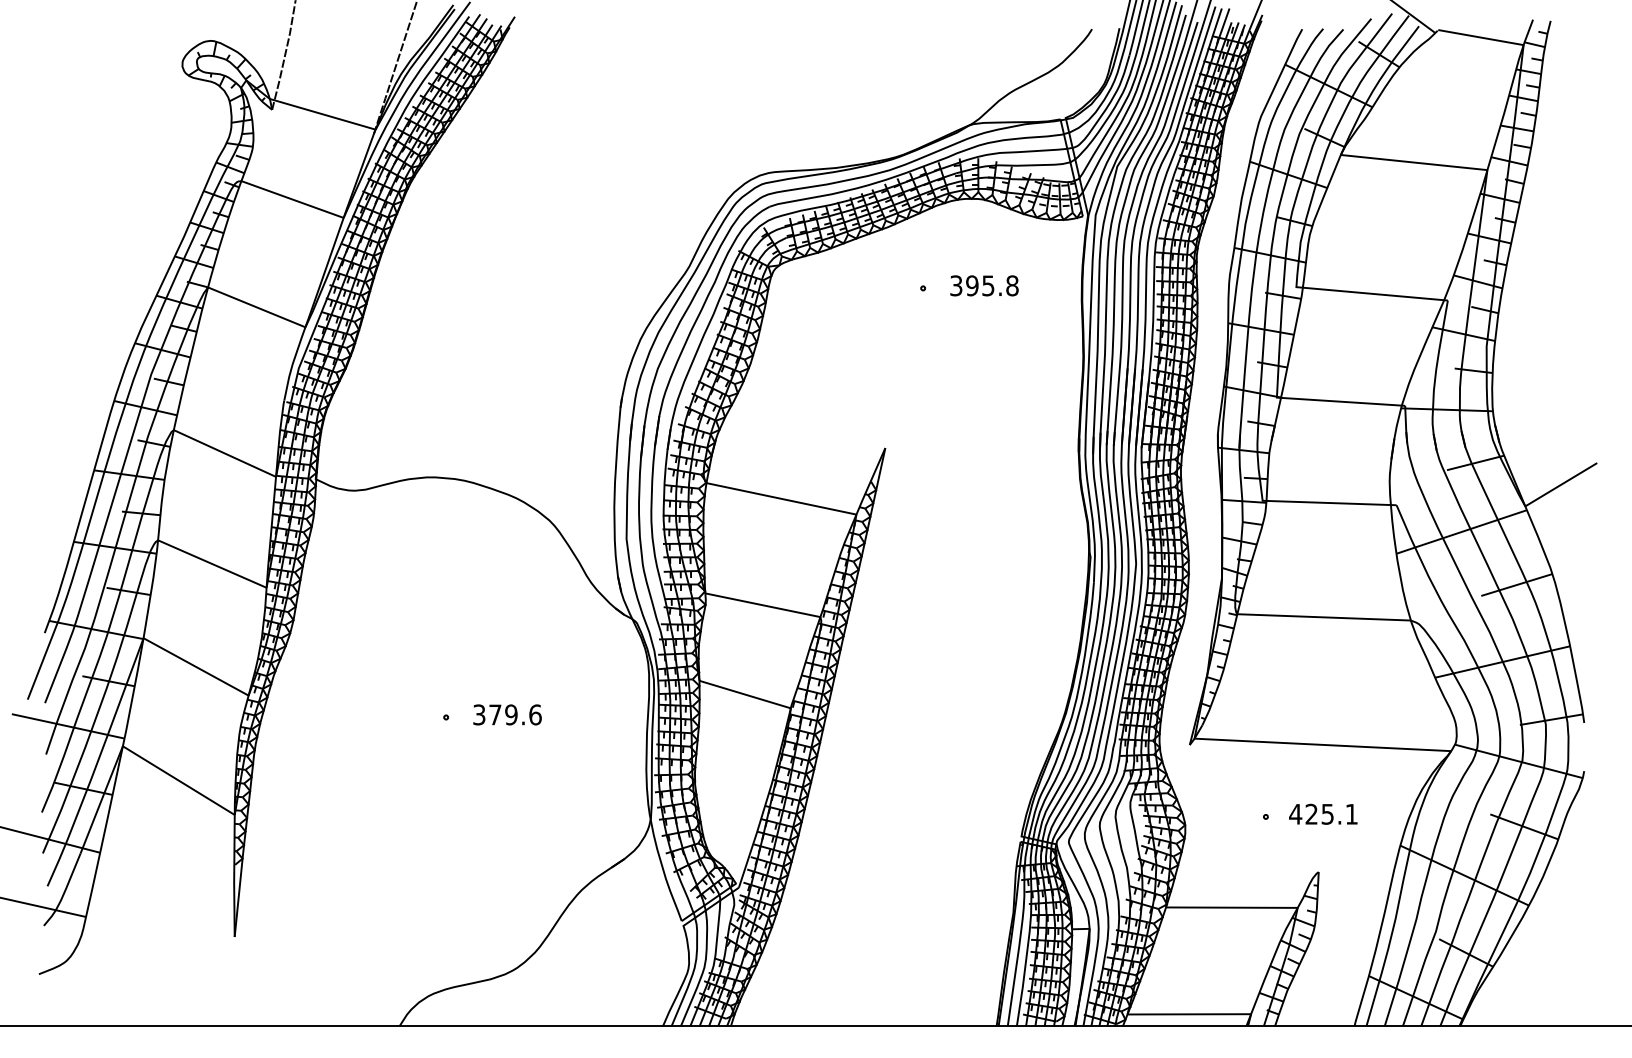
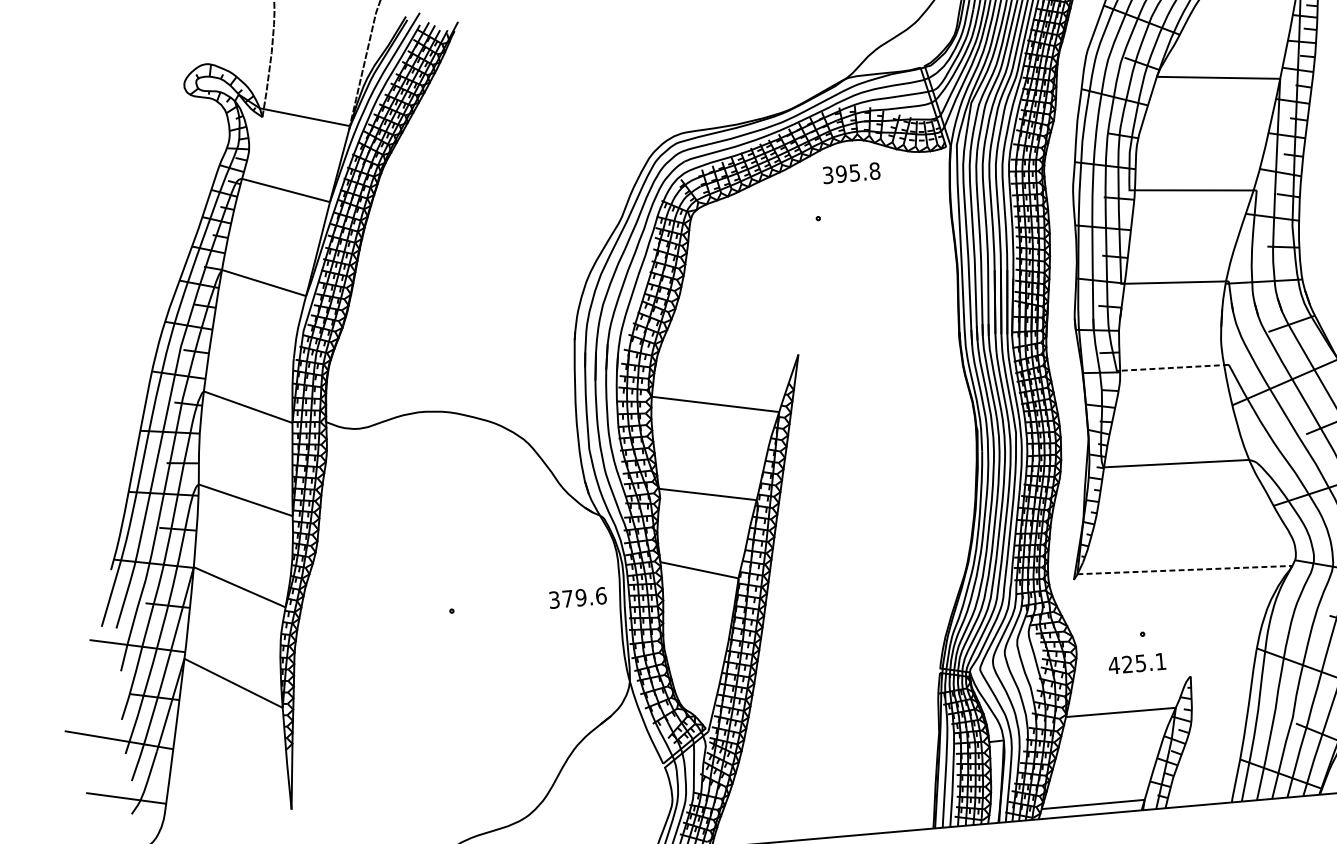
text: (984, 285) -> (851, 172), moved
line: (1331, 503) -> (1174, 368), solid -> dashed
text: (507, 714) -> (577, 597), moved
line: (1323, 744) -> (1185, 569), solid -> dashed
text: (1323, 813) -> (1137, 662), moved

